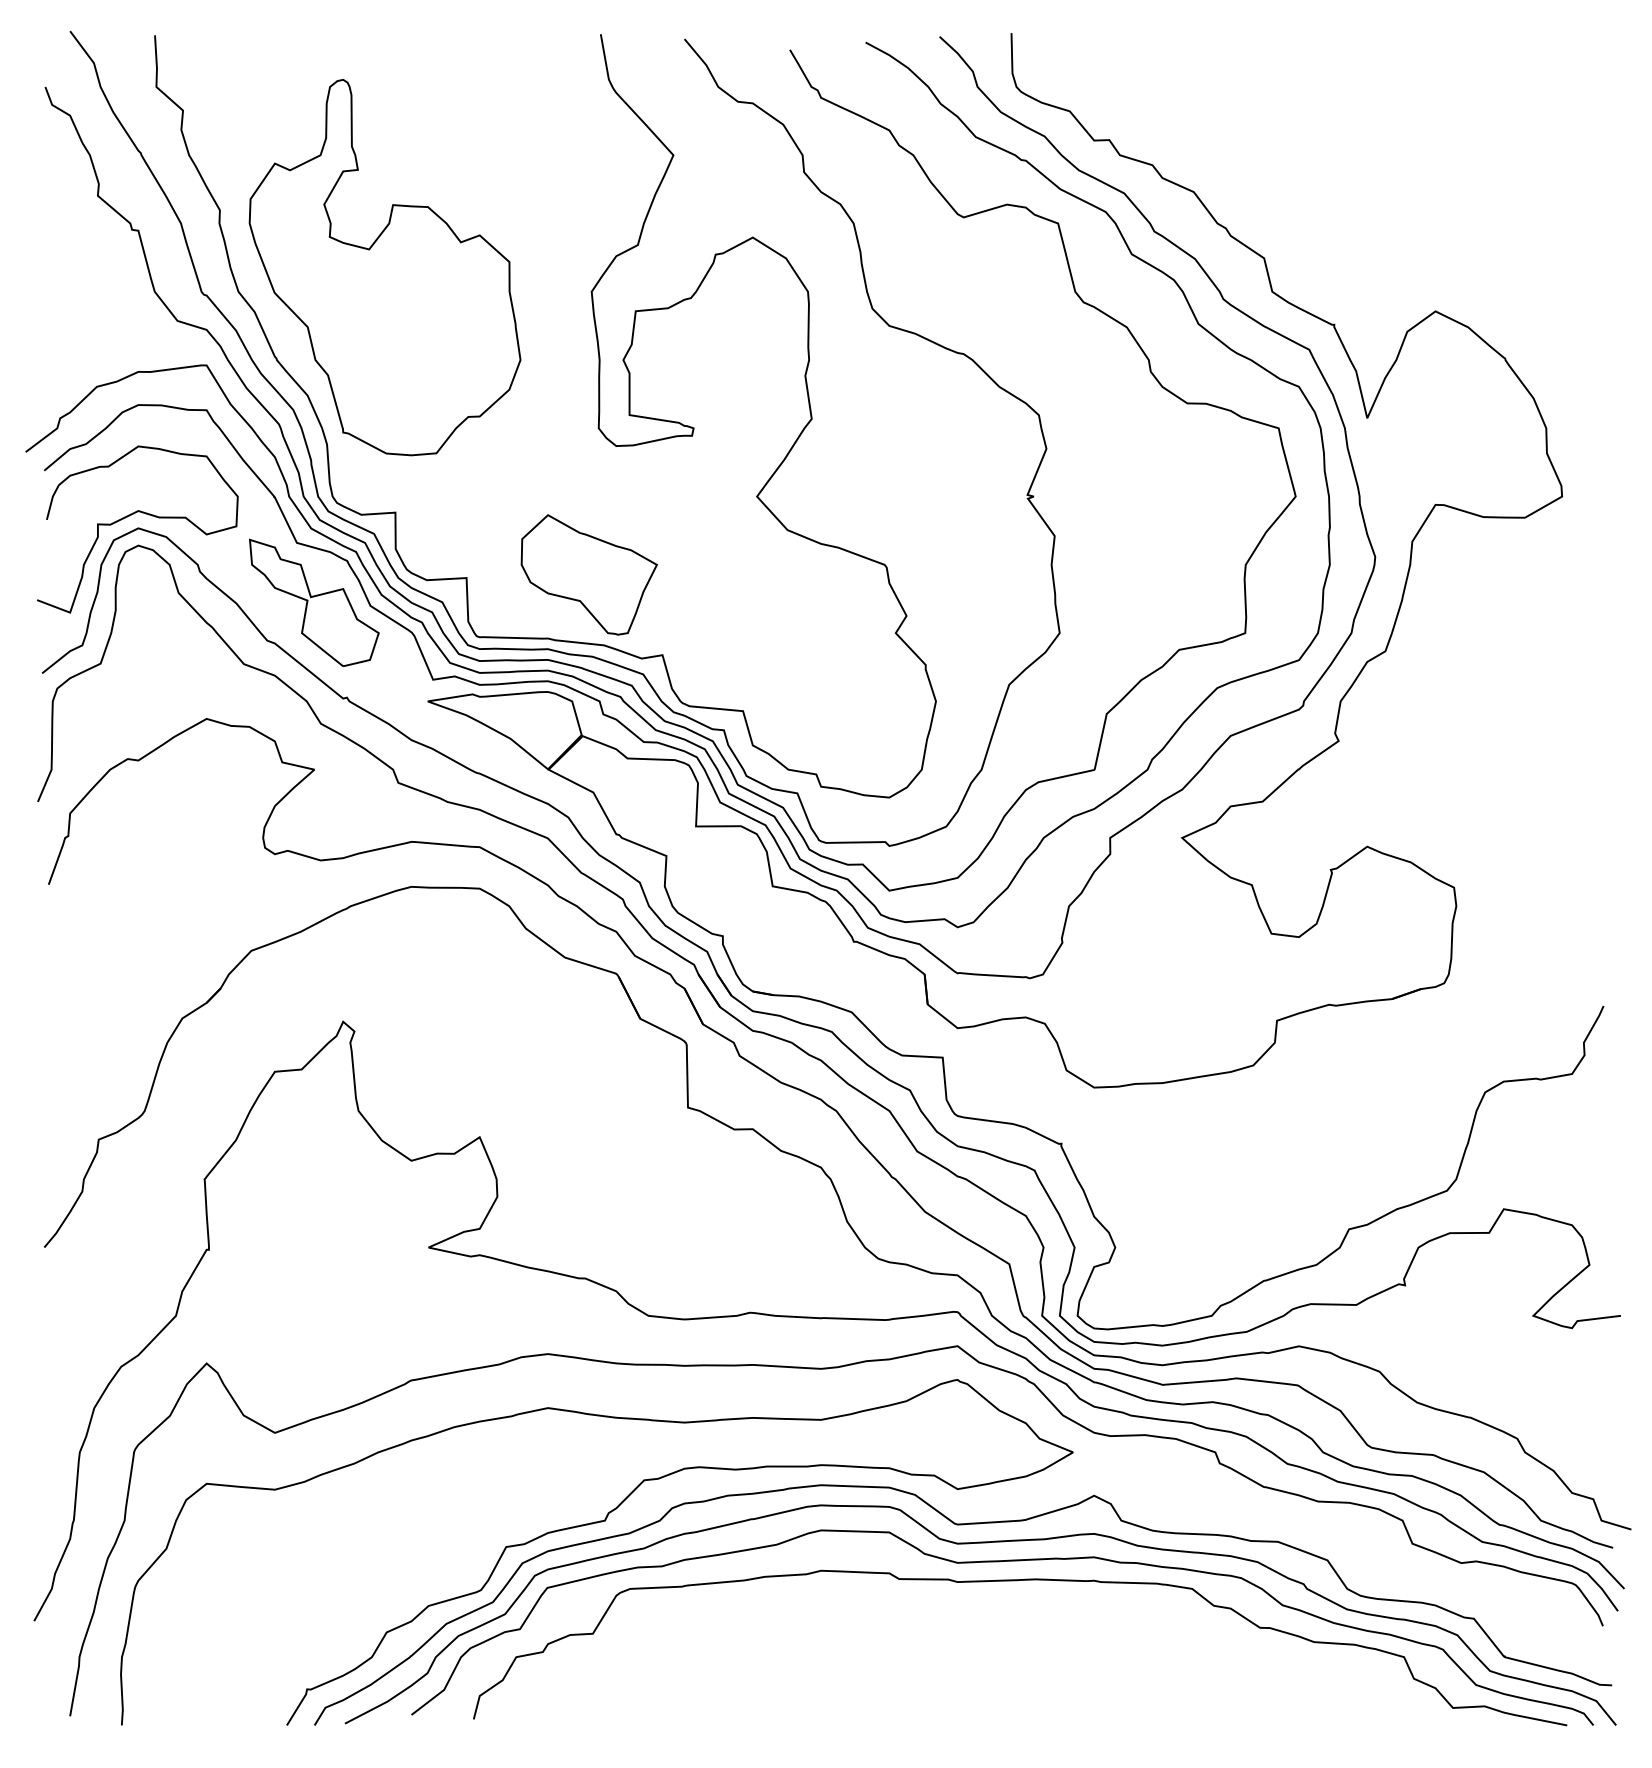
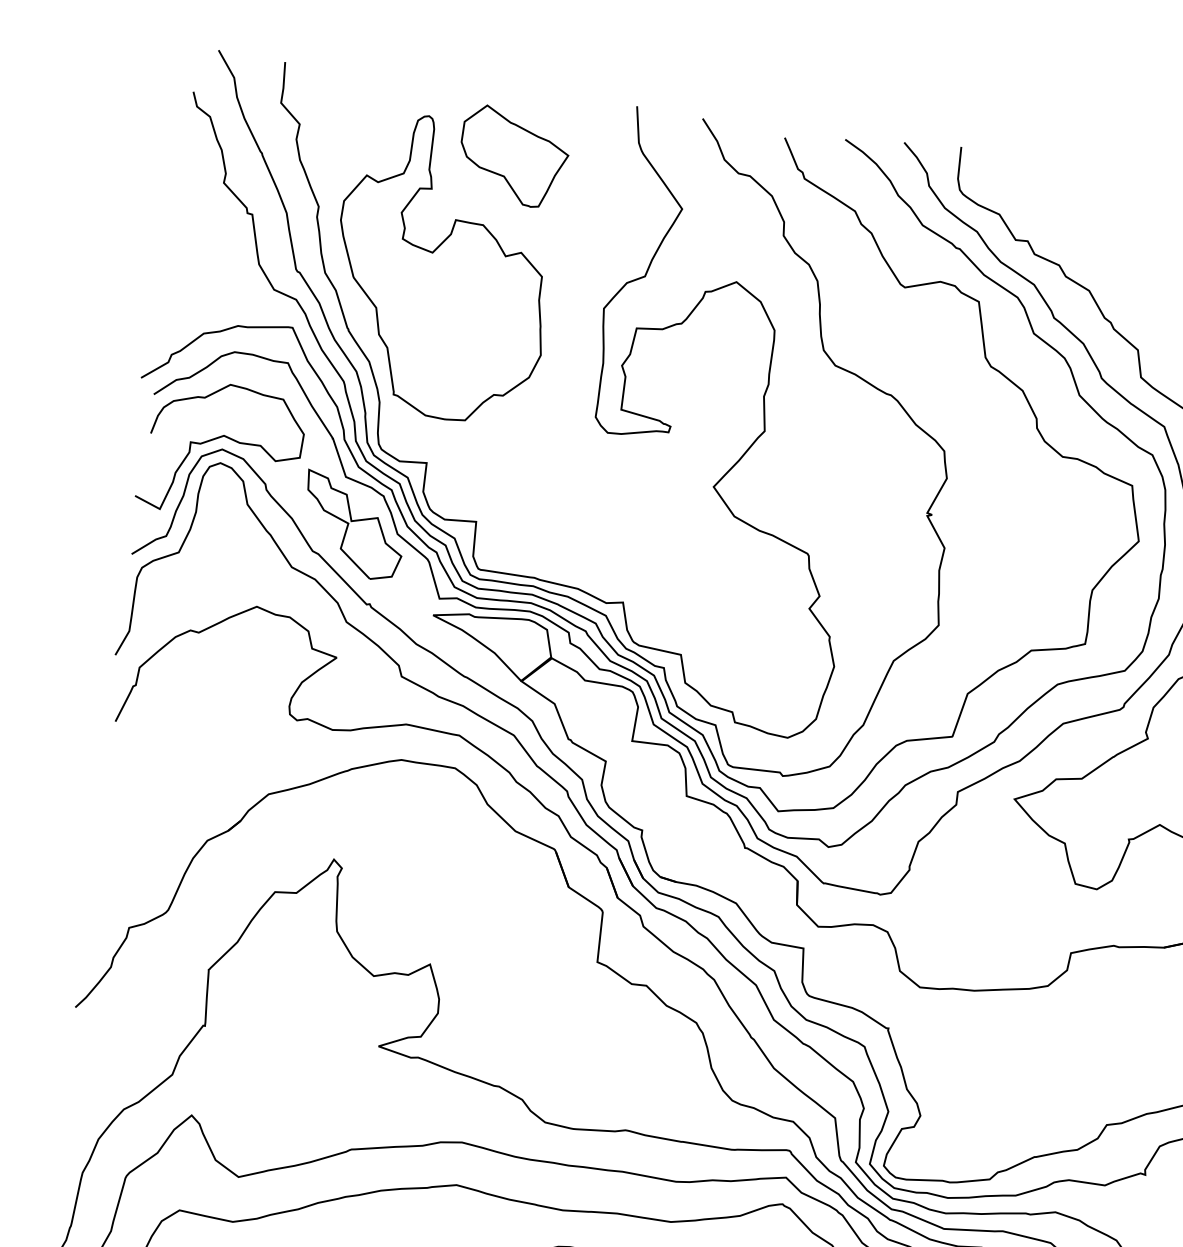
part: (588, 574) -> (513, 156), moved

